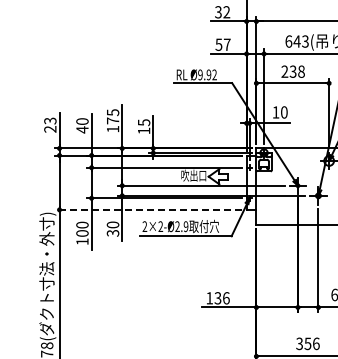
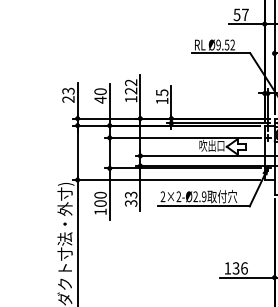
text: (208, 74) -> (226, 44), Ø9.92 -> Ø9.52
text: (112, 116) -> (130, 86), 175 -> 122
line: (148, 209) -> (166, 179), dashed -> solid
text: (113, 224) -> (131, 194), 30 -> 33

